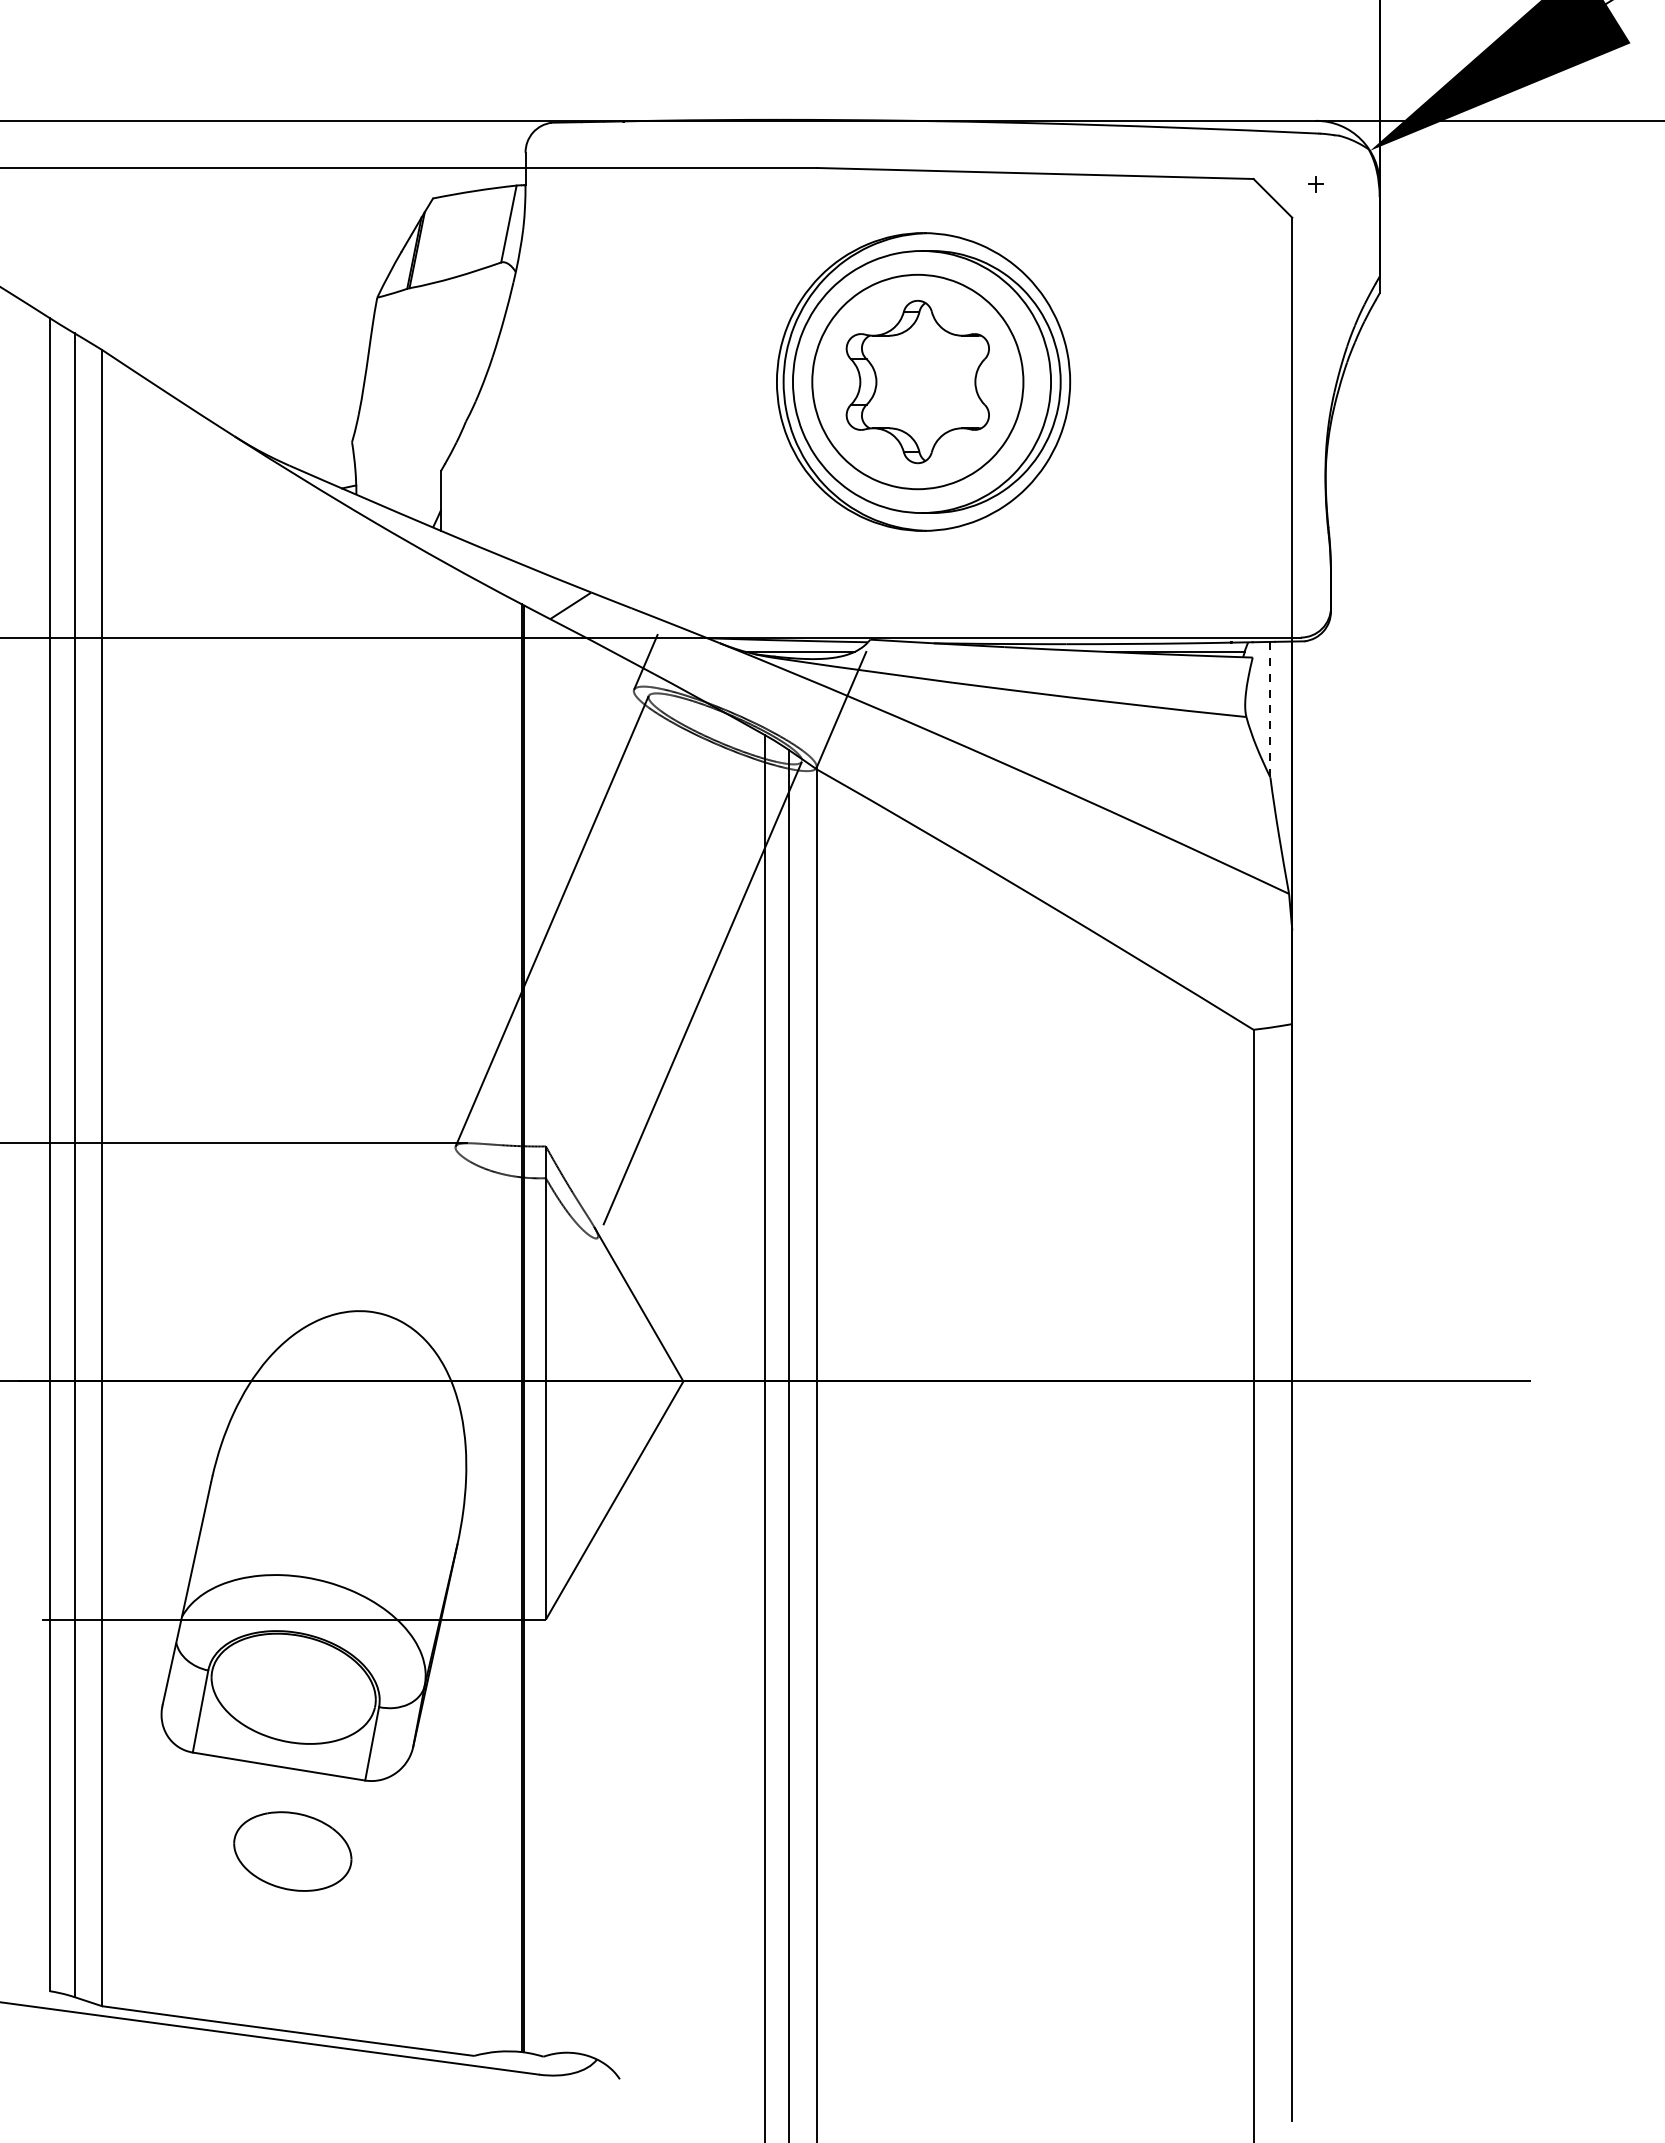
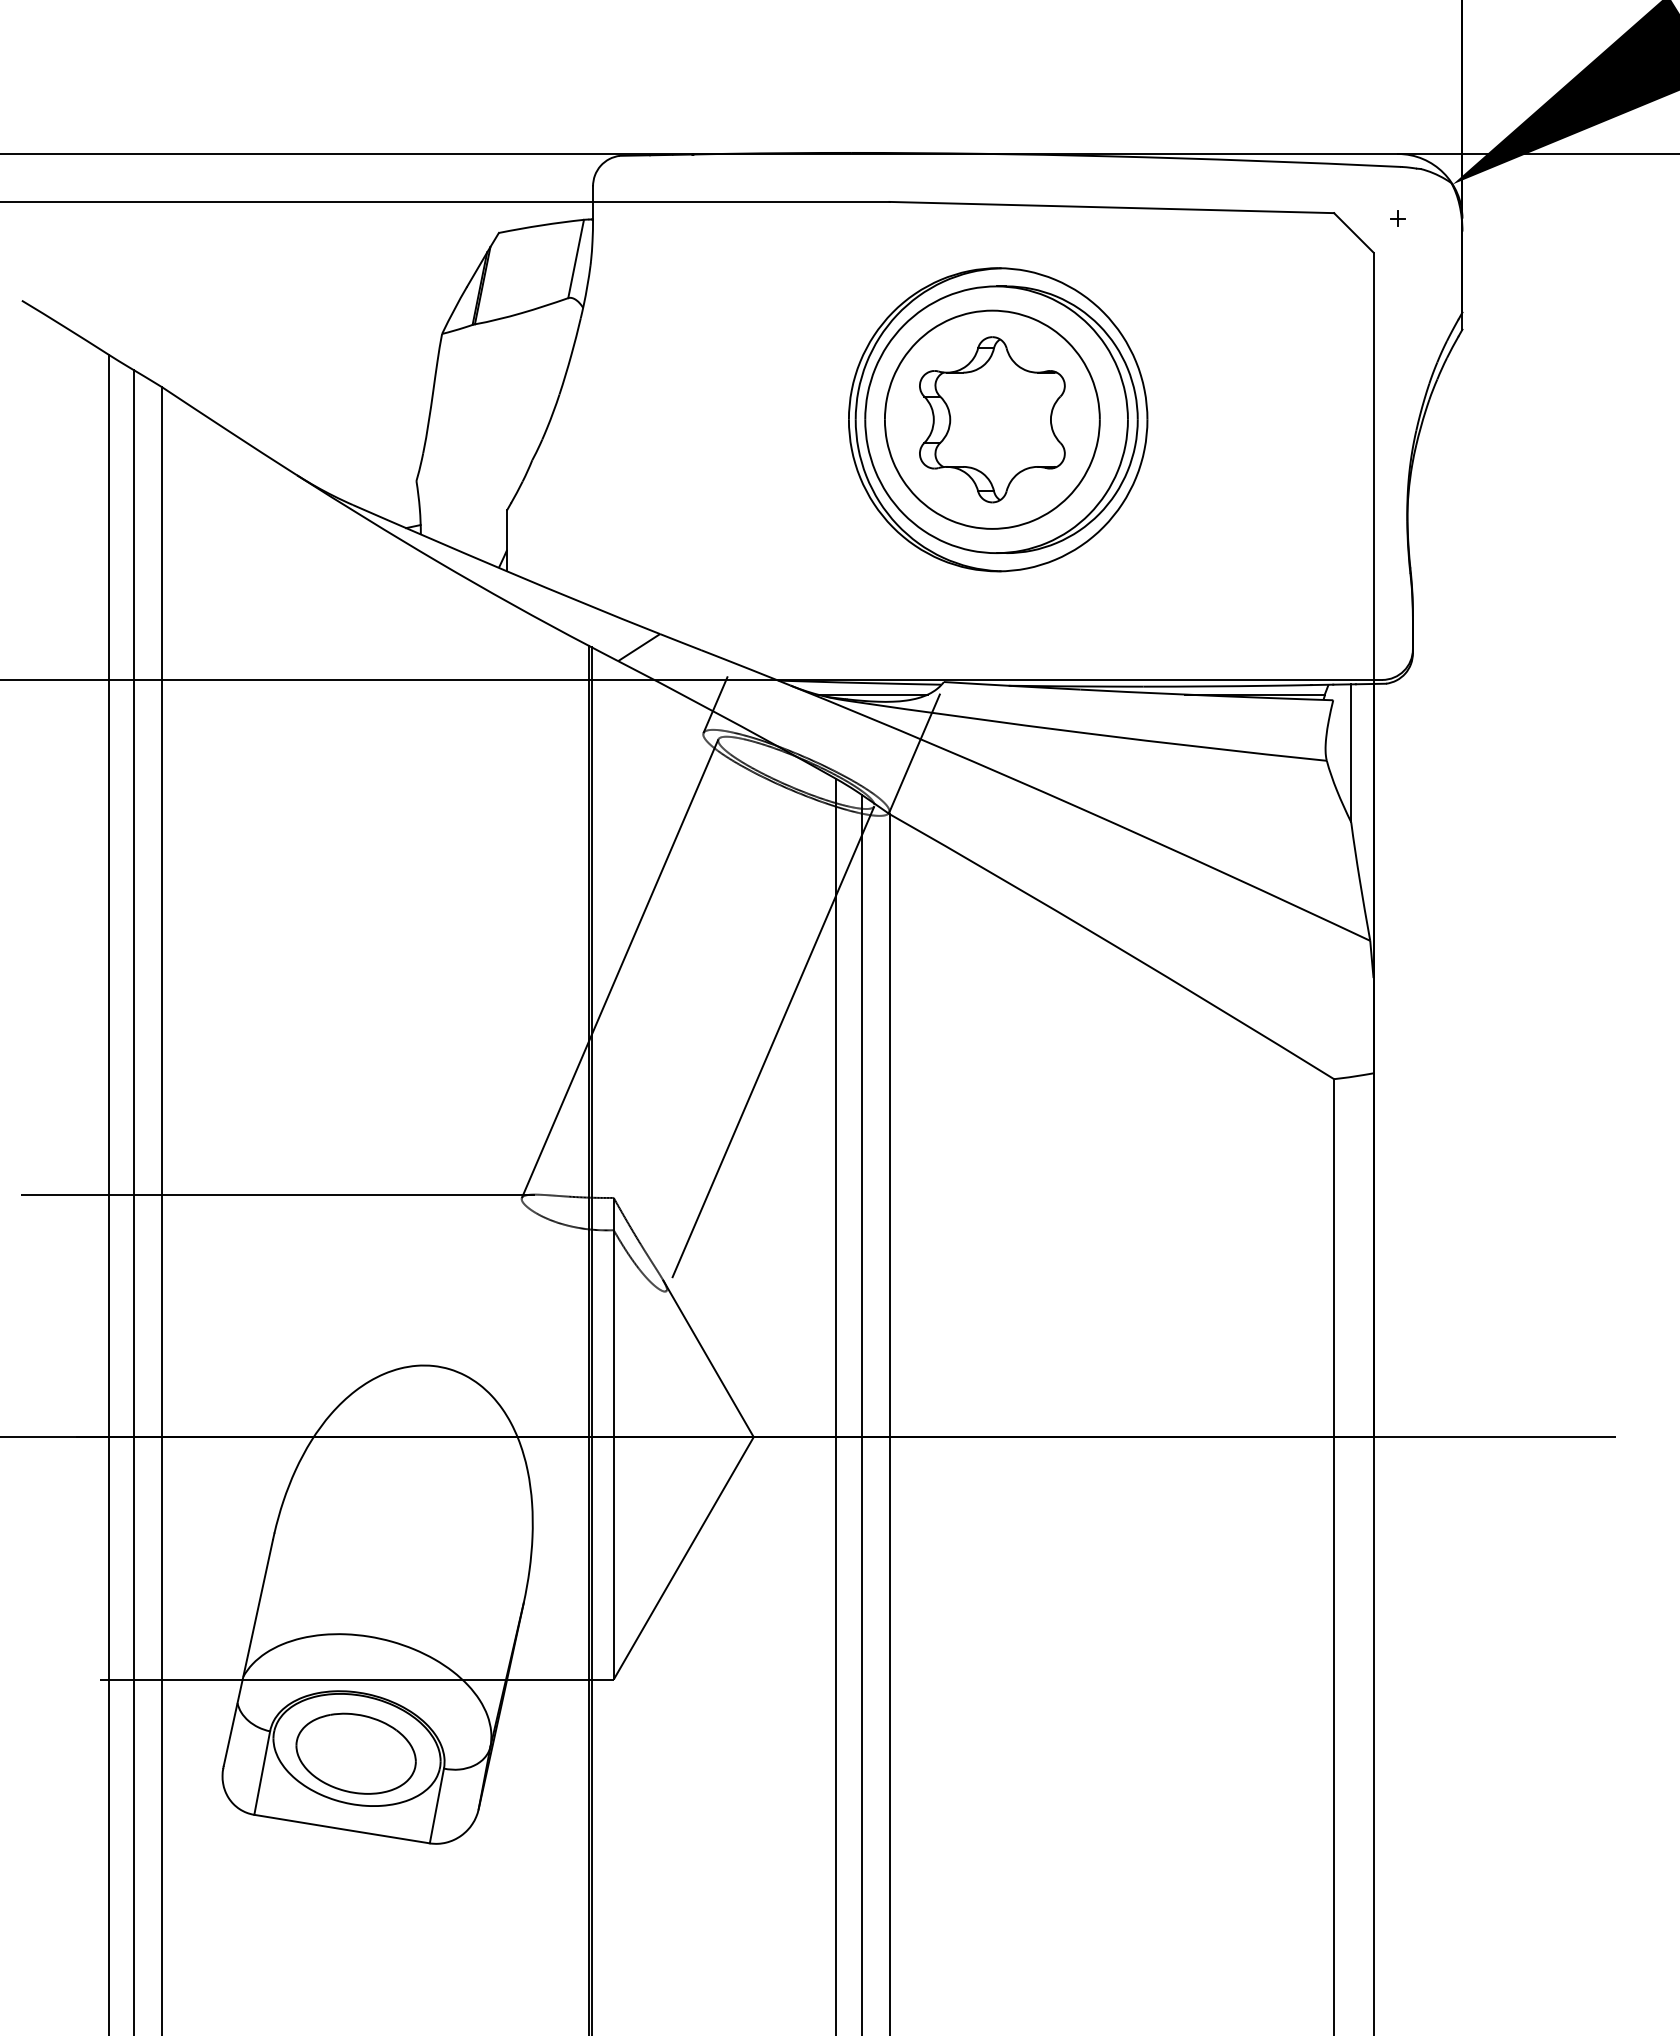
line: (1270, 709) -> (1351, 753), dashed -> solid
part: (292, 1851) -> (355, 1753), moved

